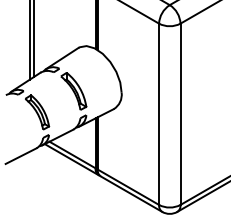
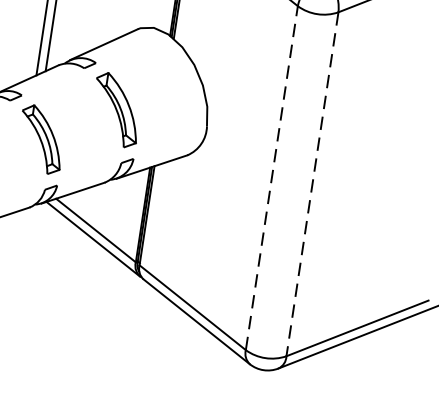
line: (159, 114) -> (272, 178), solid -> dashed
line: (180, 114) -> (312, 184), solid -> dashed

